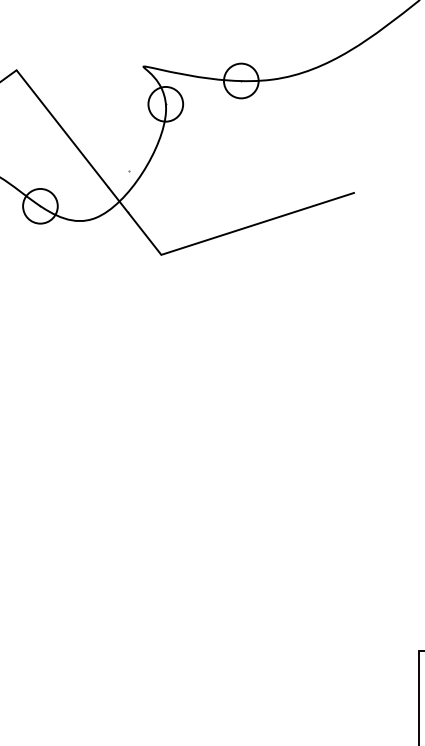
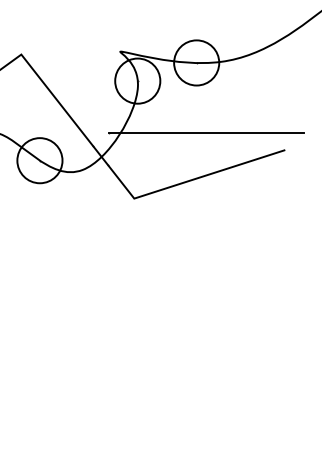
circle: (241, 80) -> (196, 62), size x1.67
circle: (165, 104) -> (137, 81), size x1.67
line: (254, 170) -> (206, 132), added
circle: (40, 206) -> (39, 160), size x1.67

